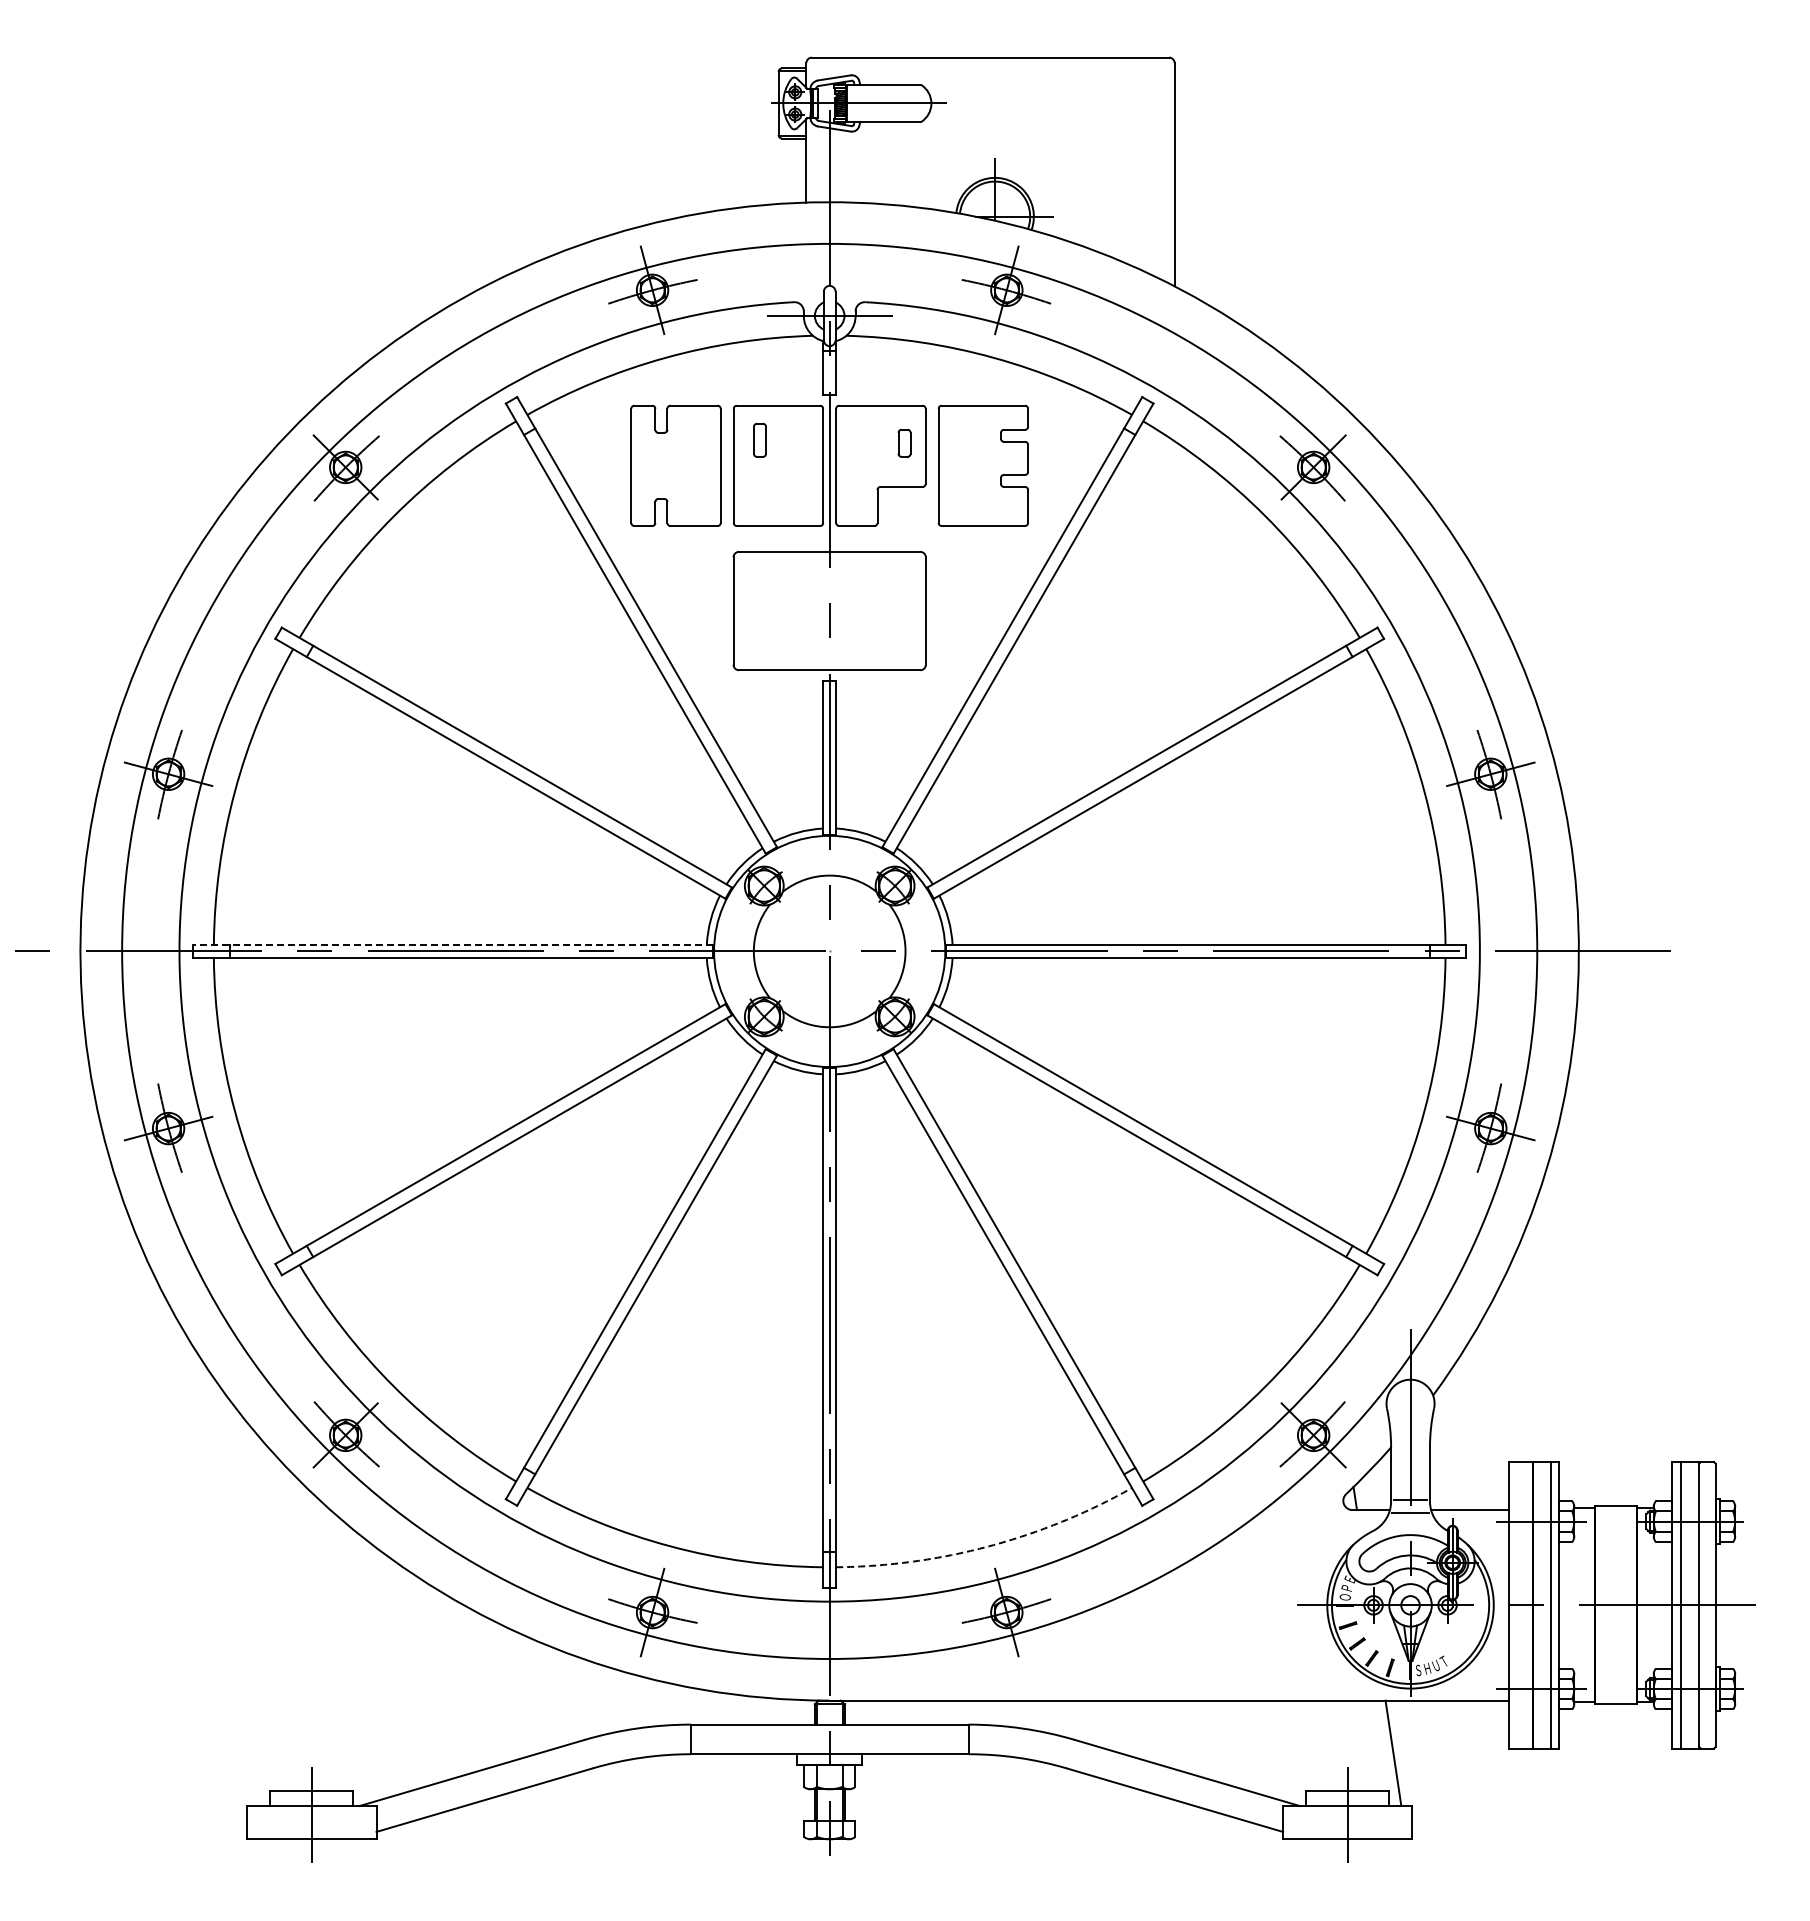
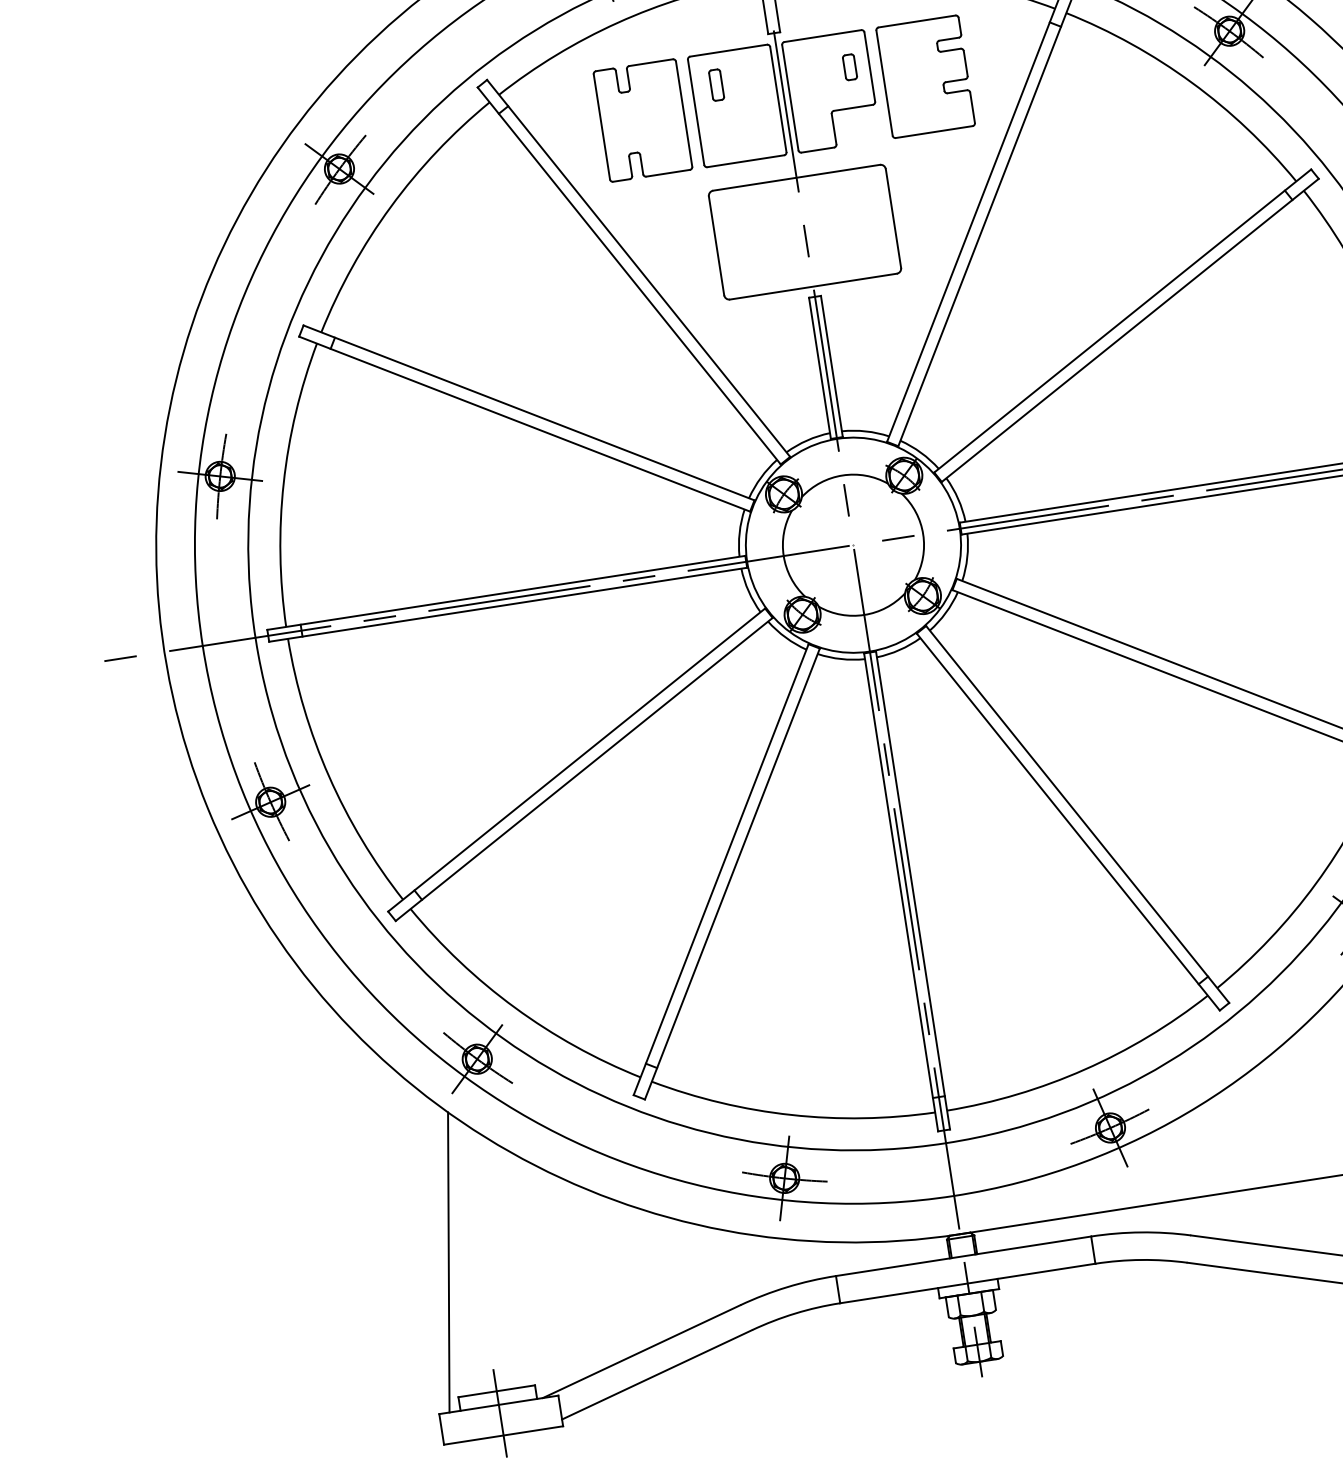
line: (453, 944) -> (506, 592), dashed -> solid
arc: (989, 1546) -> (1085, 1069), dashed -> solid
line: (281, 1646) -> (448, 1262), added

